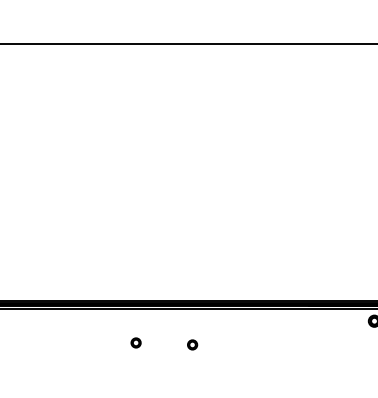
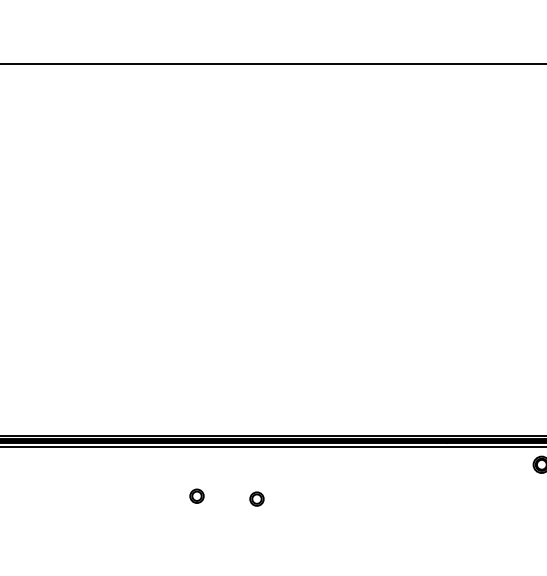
part: (192, 344) -> (256, 498), moved

